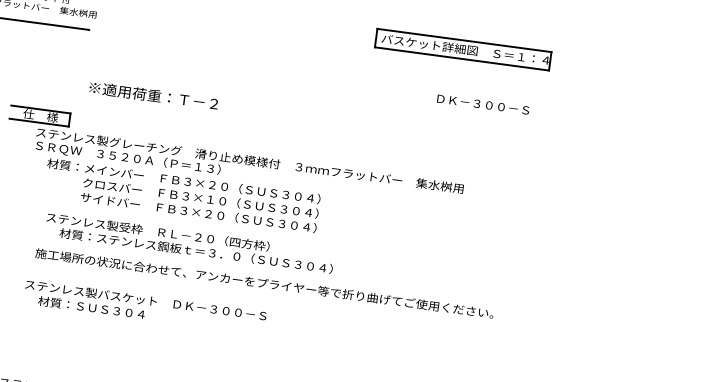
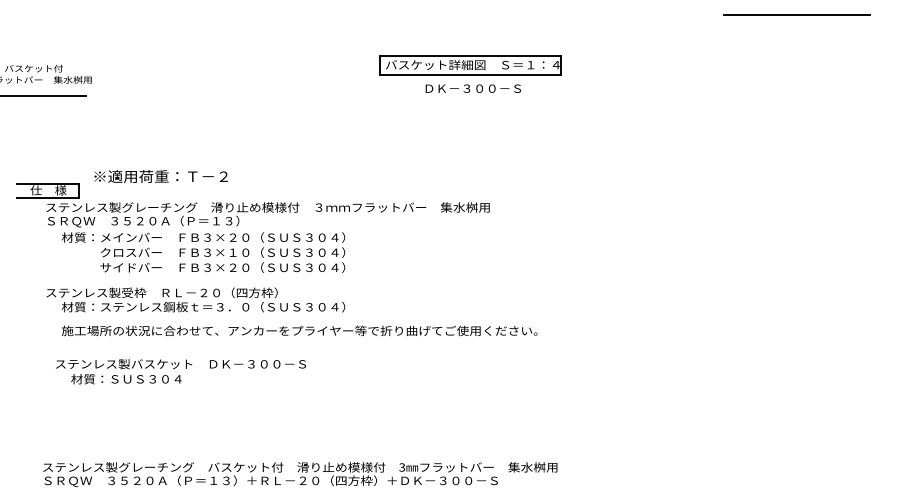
text: (153, 95) -> (160, 176), moved
text: (483, 104) -> (473, 88), moved
text: (189, 242) -> (195, 299), moved

